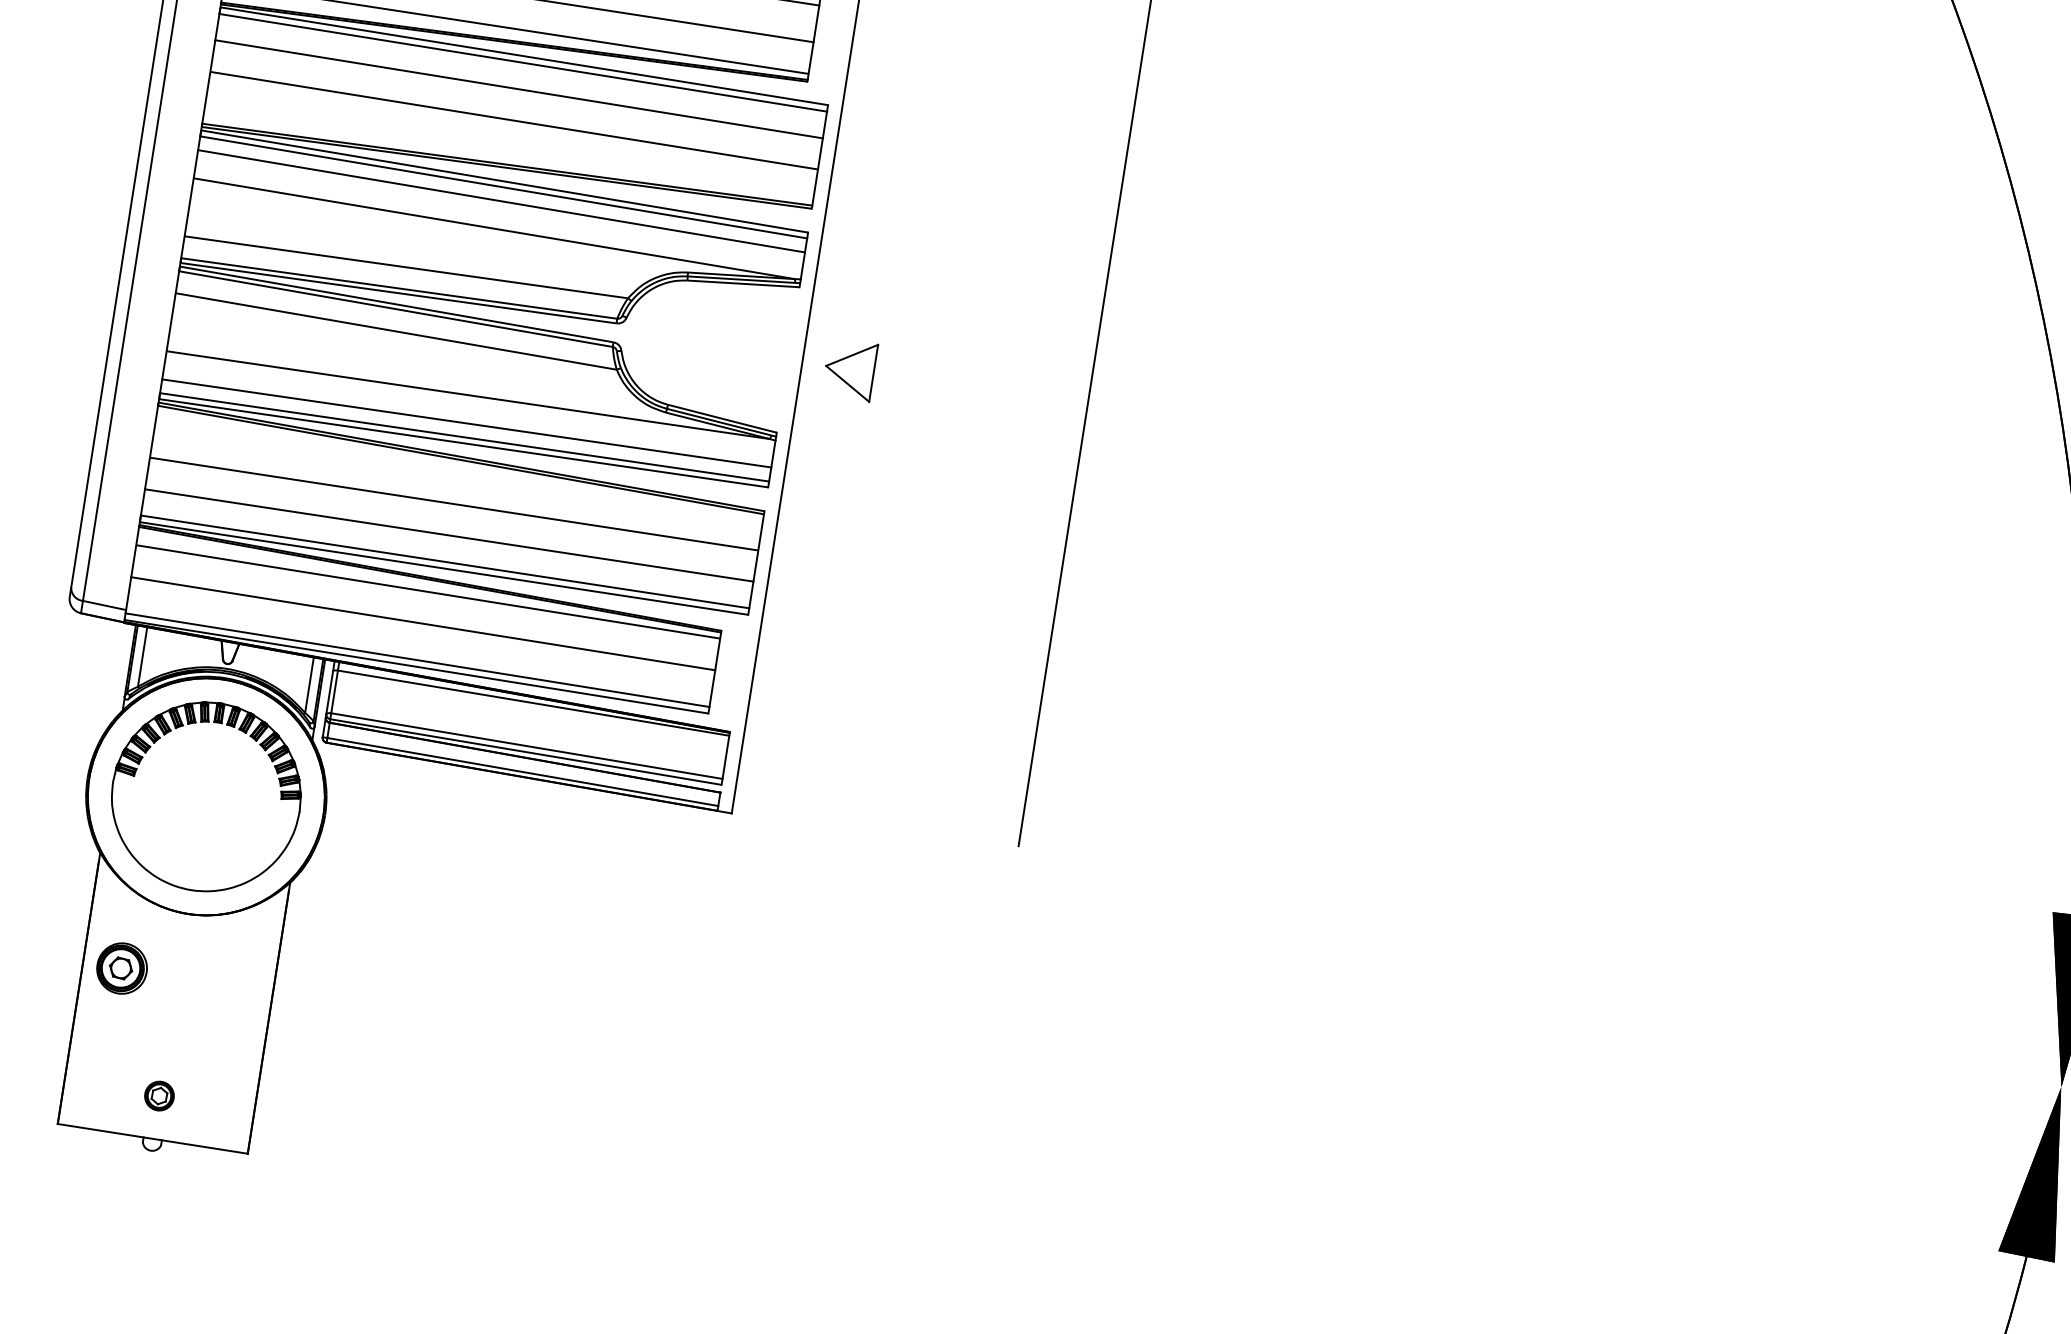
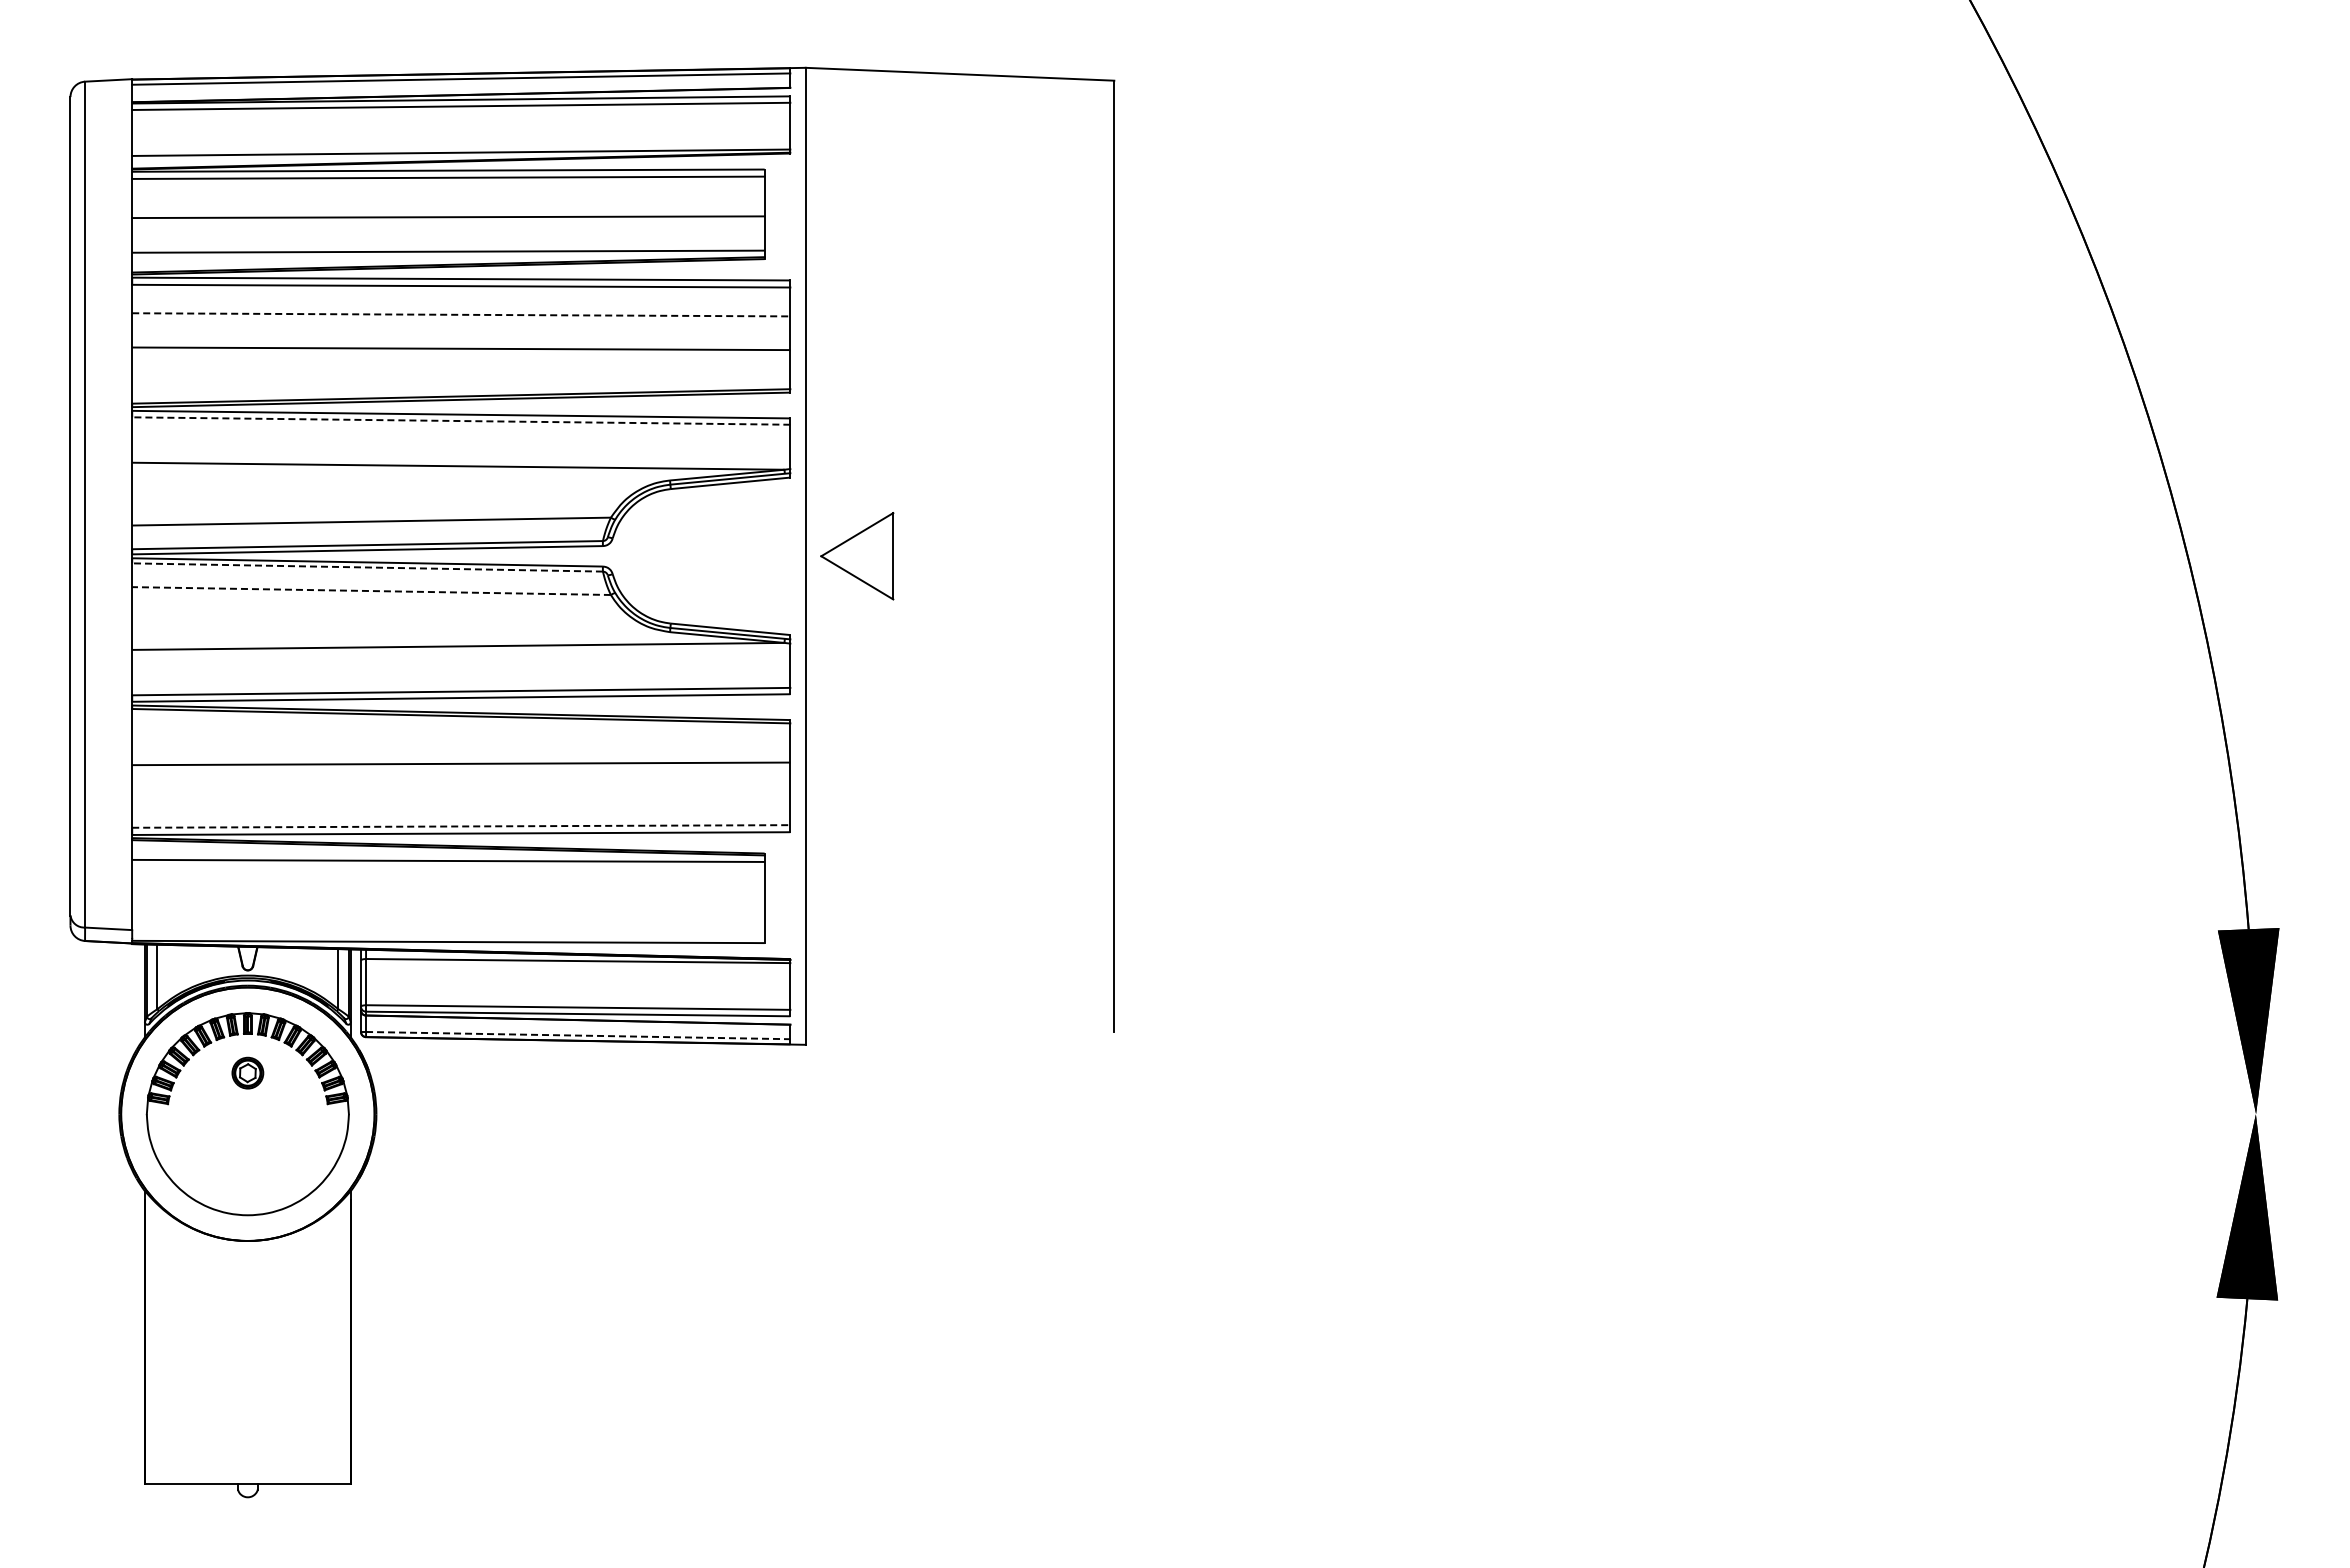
line: (519, 89) -> (461, 314), solid -> dashed
line: (502, 187) -> (460, 421), solid -> dashed
line: (501, 200) -> (461, 435), removed
line: (395, 309) -> (367, 567), solid -> dashed
line: (396, 331) -> (371, 591), solid -> dashed
part: (849, 369) -> (856, 556), size x1.4
line: (466, 423) -> (461, 676), removed
line: (449, 535) -> (461, 797), removed
line: (445, 561) -> (461, 826), solid -> dashed
line: (423, 623) -> (448, 895), removed
line: (417, 659) -> (448, 934), removed
line: (523, 771) -> (578, 1035), solid -> dashed
part: (121, 968) -> (186, 1309), removed
part: (159, 1095) -> (247, 1072), moved

